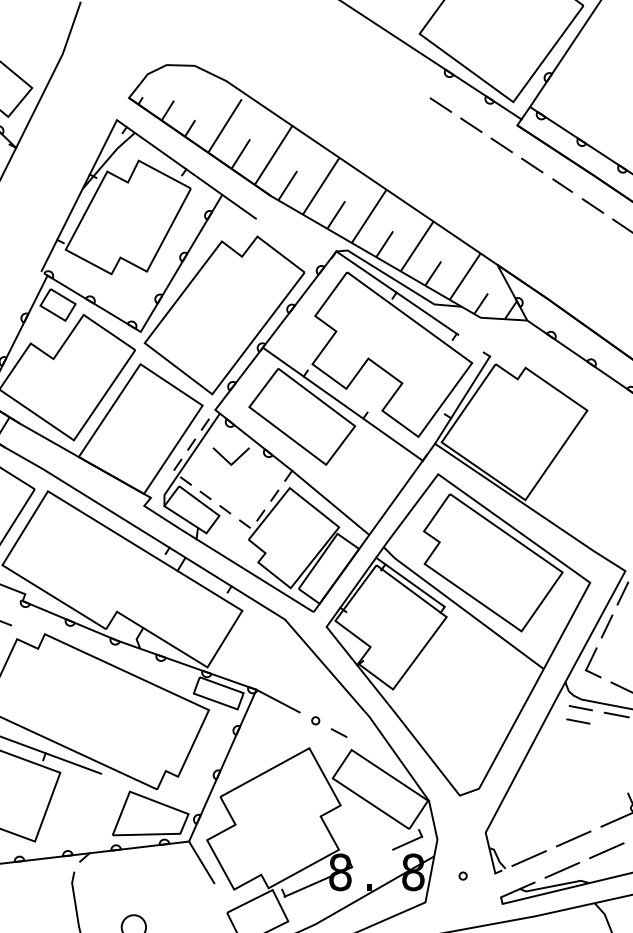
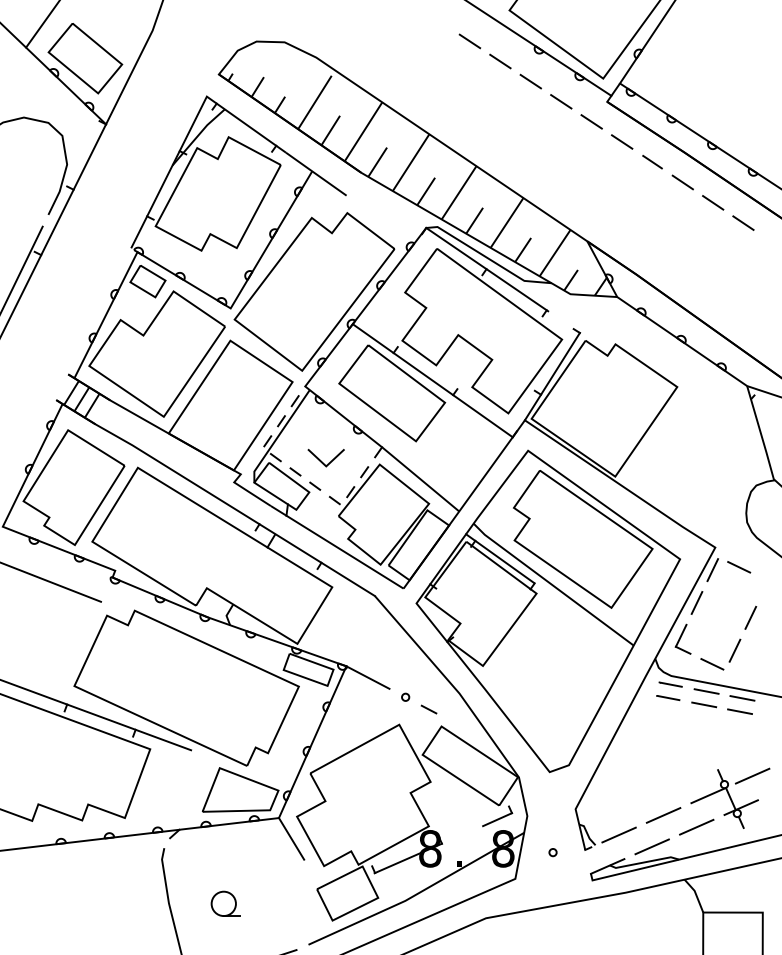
line: (379, 65) -> (469, 41), added
line: (410, 85) -> (500, 61), added
line: (227, 460) -> (322, 461), moved
line: (614, 728) -> (704, 704), added

